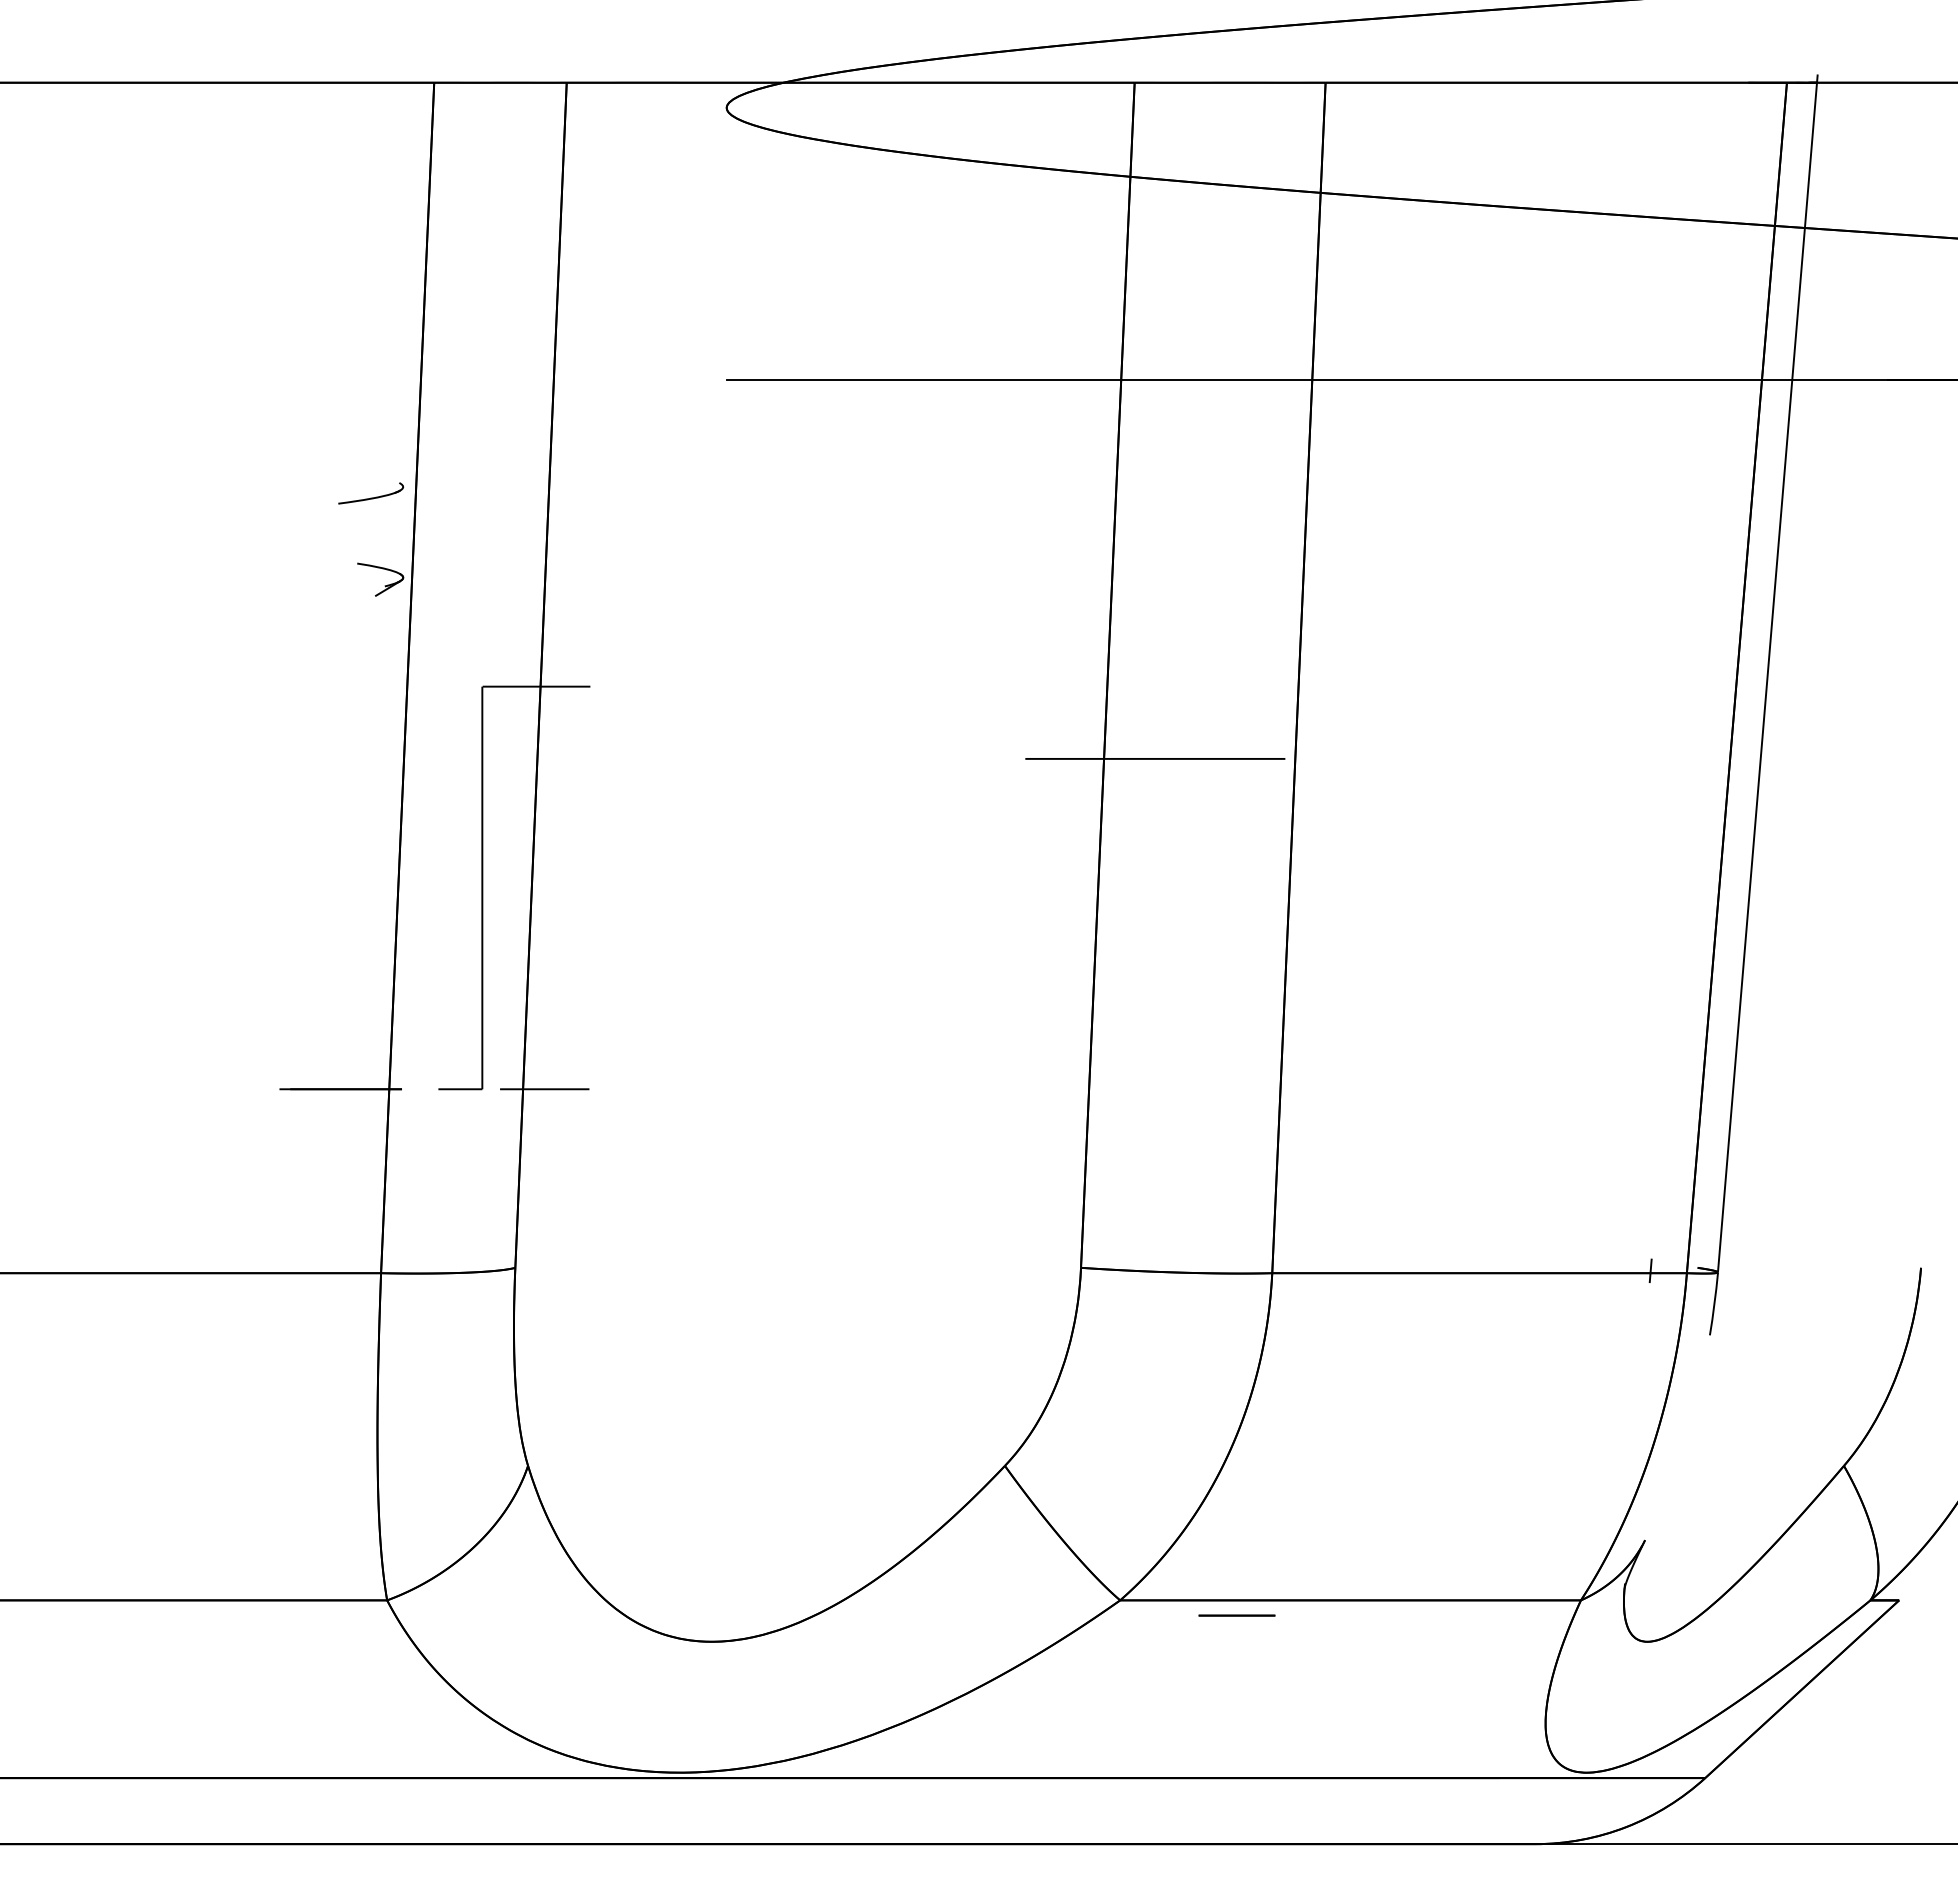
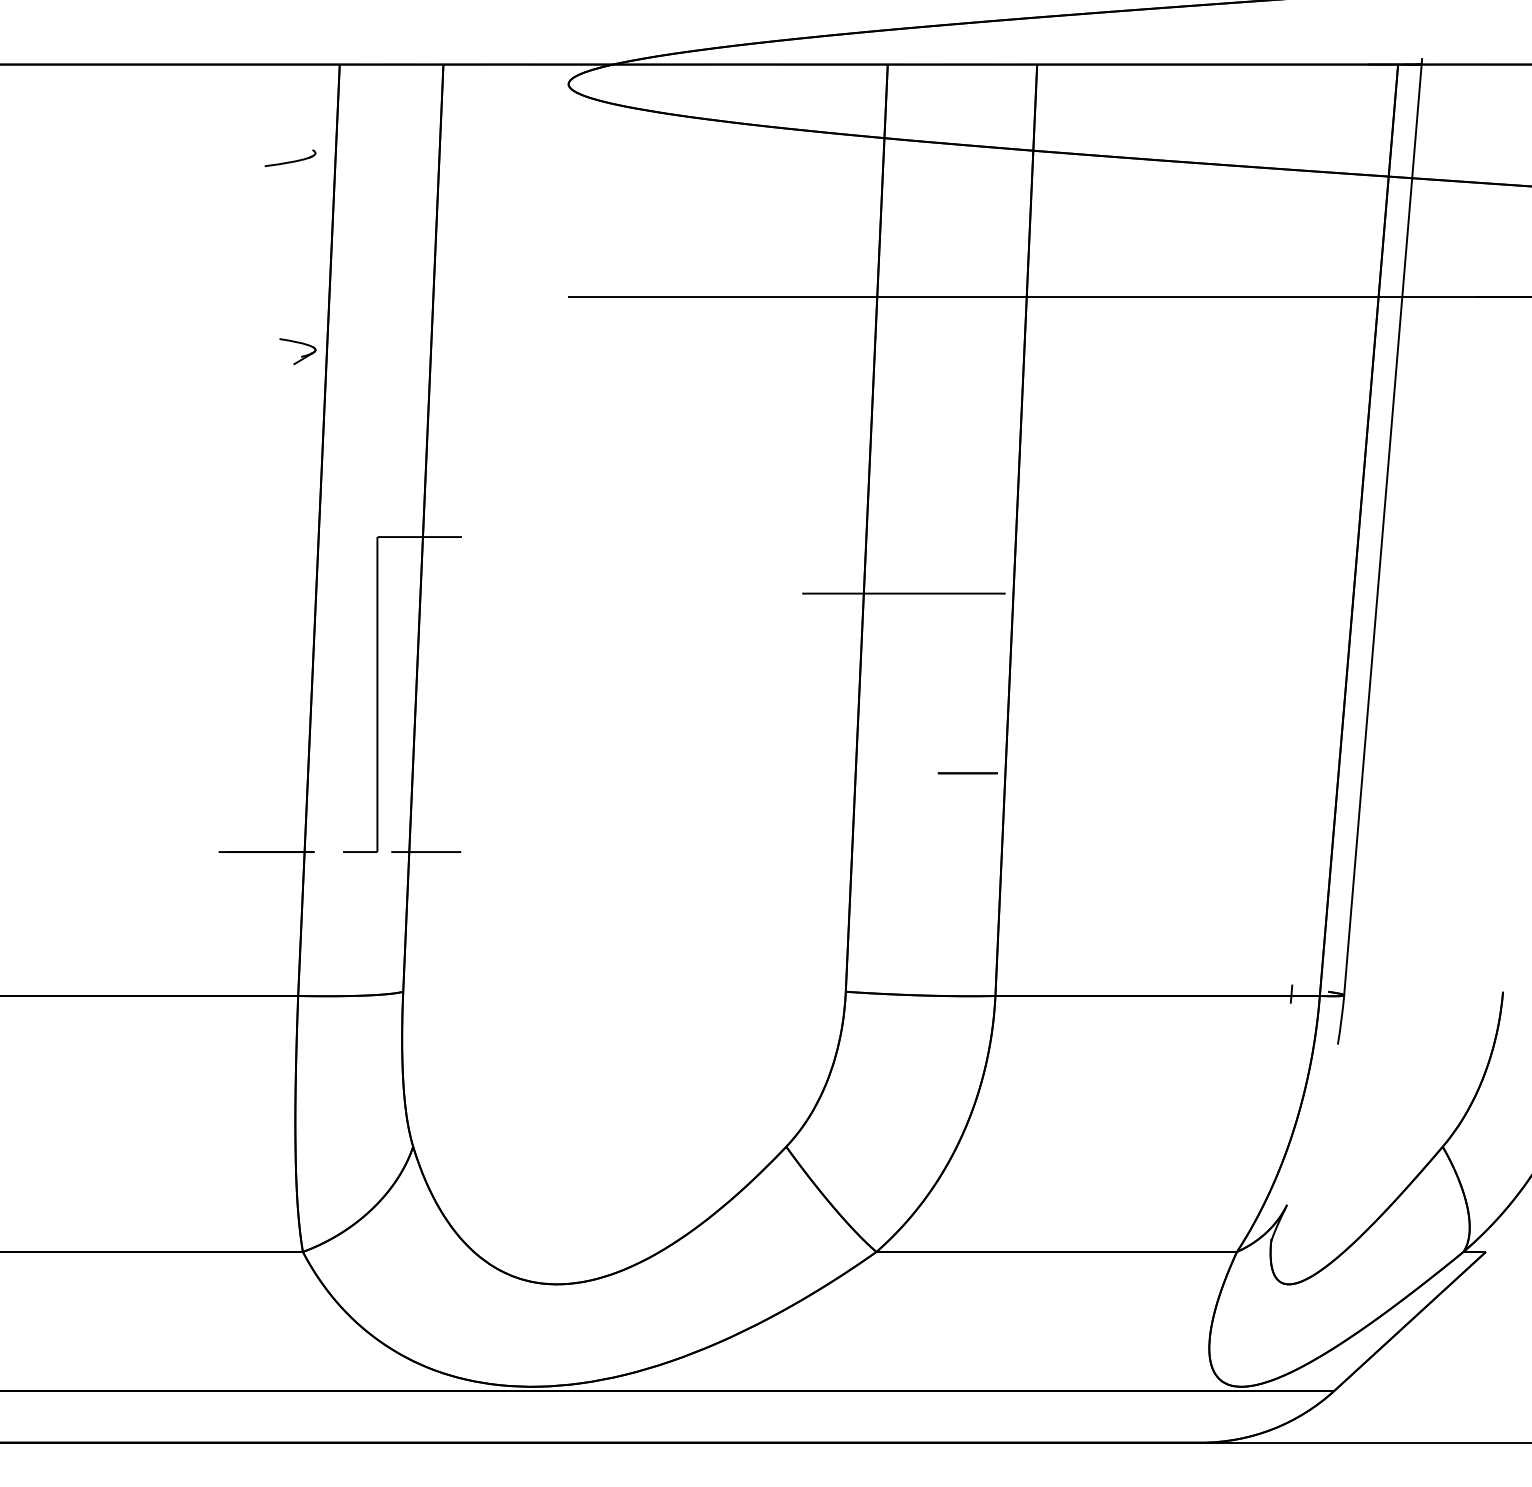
part: (371, 493) -> (290, 158), moved
part: (384, 585) -> (300, 356), moved
line: (1236, 1615) -> (967, 773), moved

